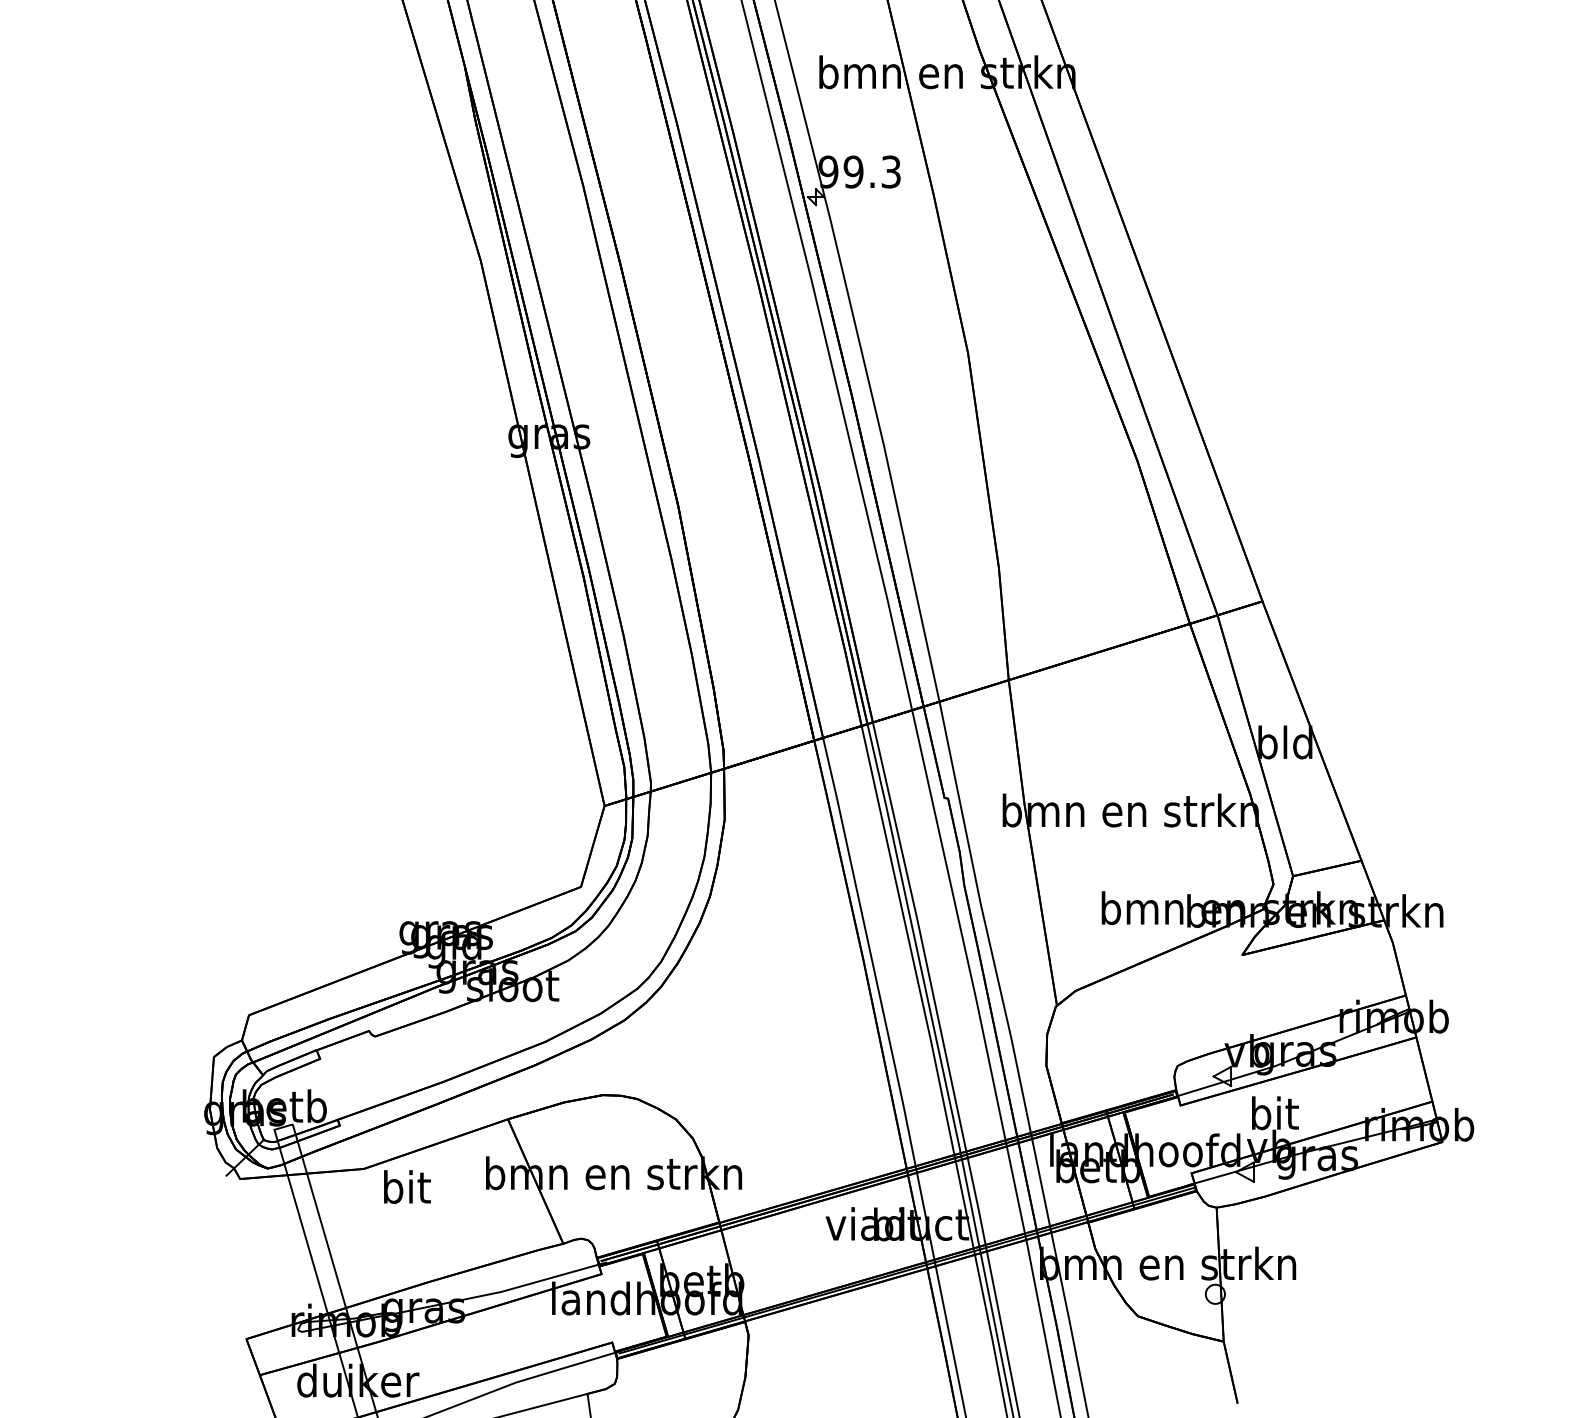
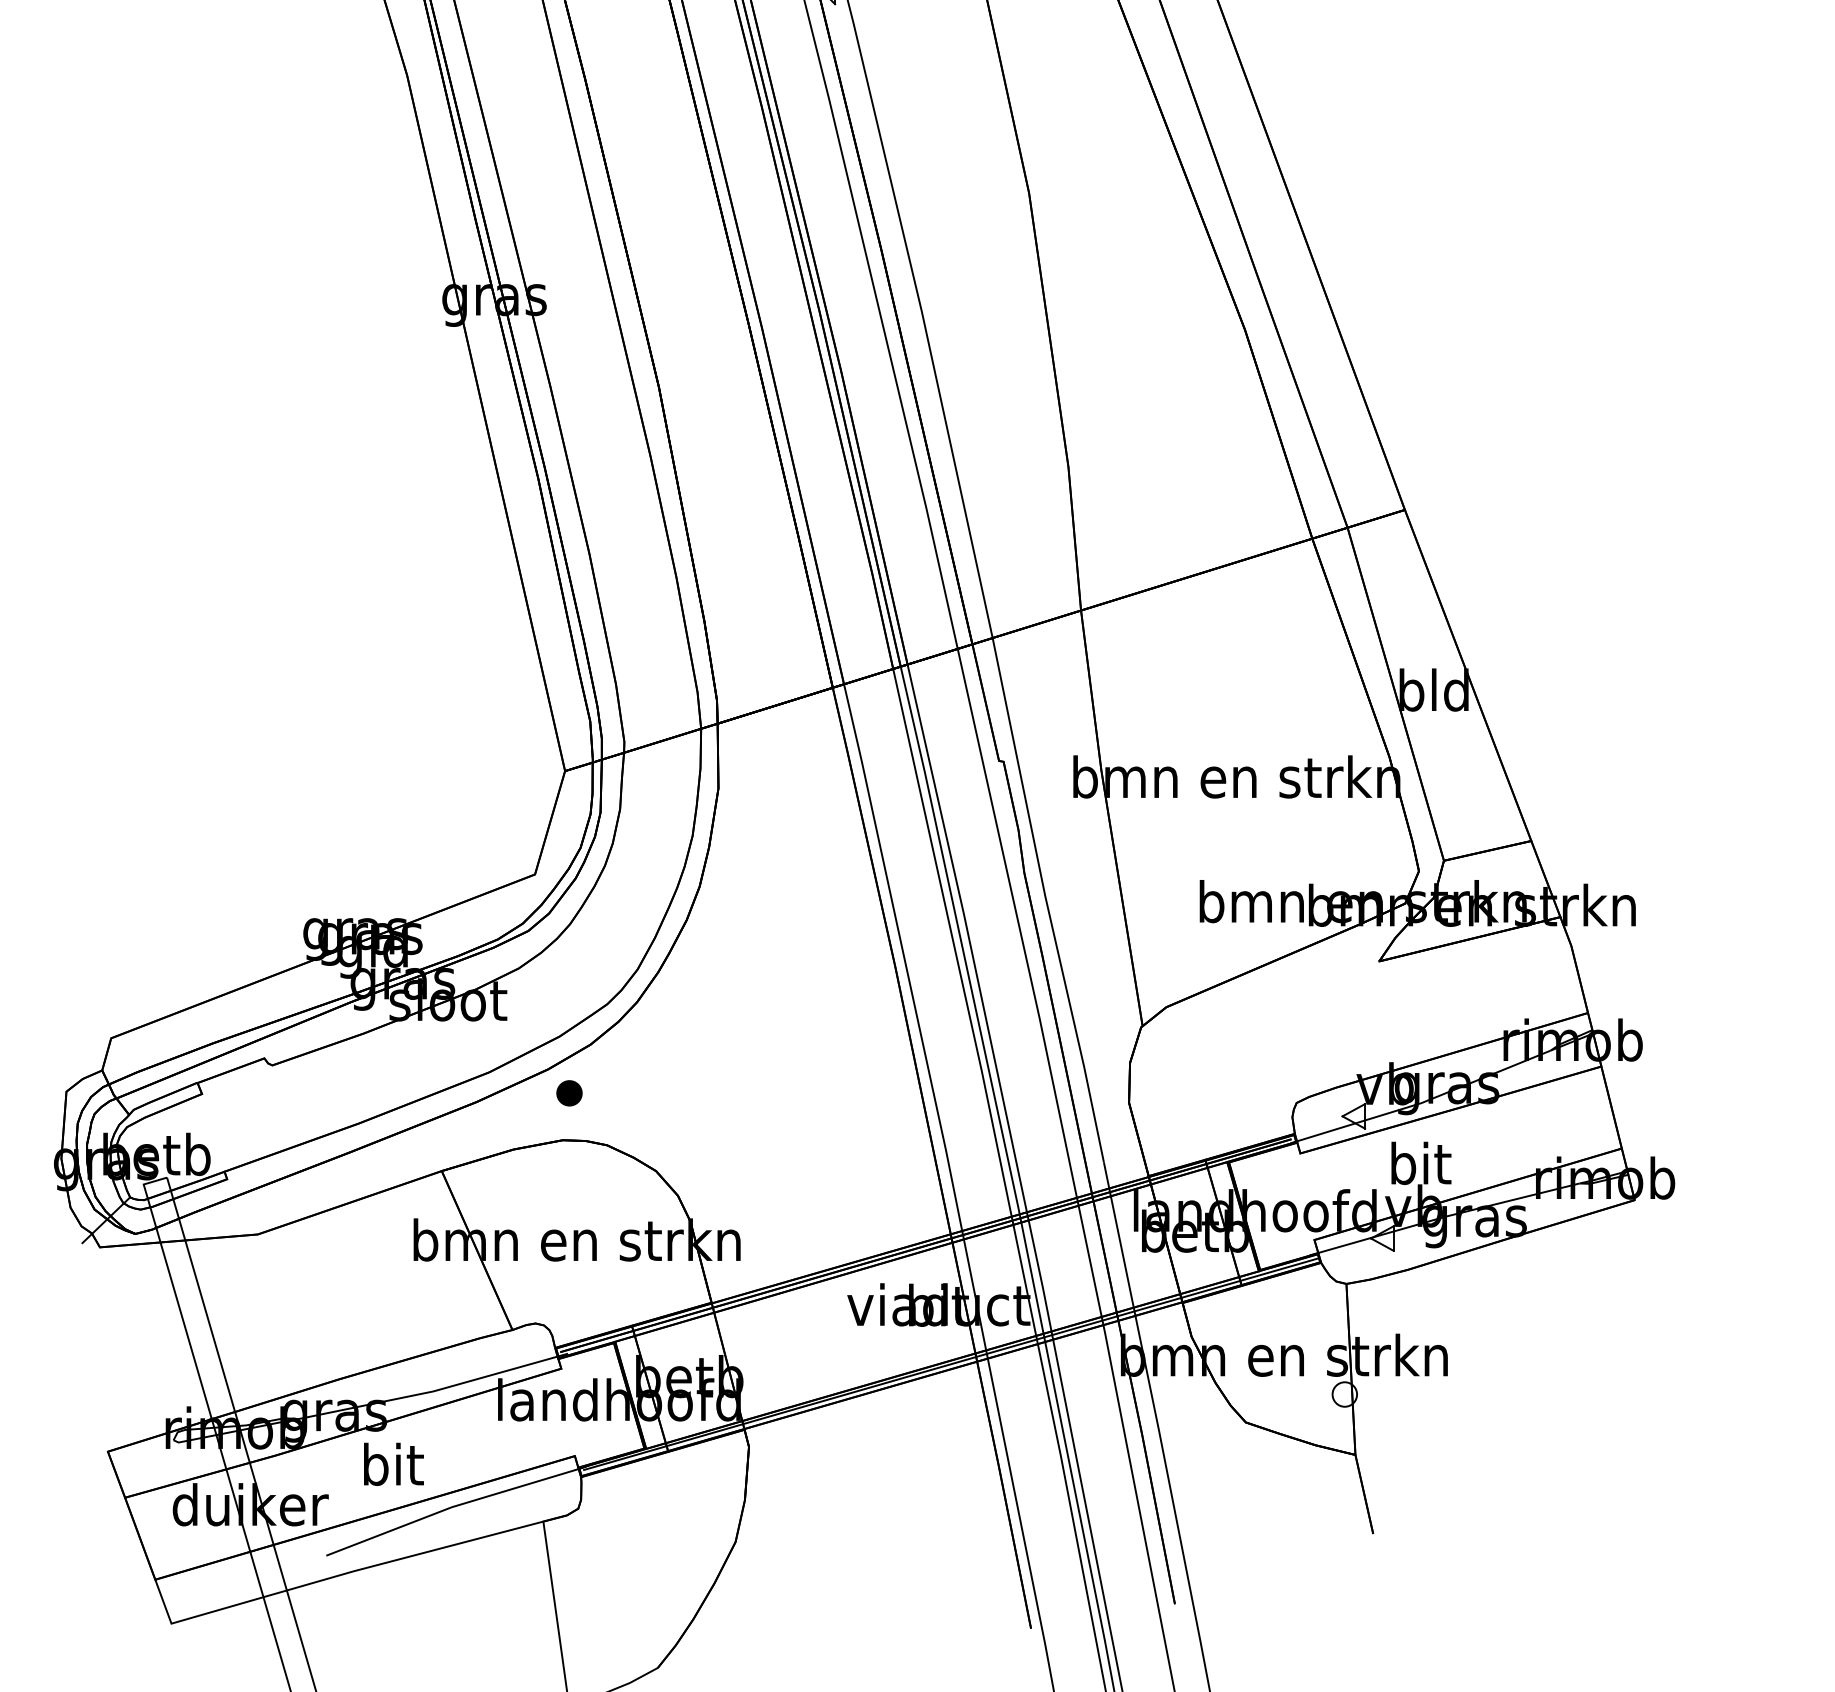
part: (607, 1057) -> (568, 1092), added
text: (407, 1186) -> (393, 1463), moved

